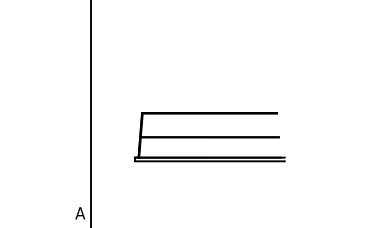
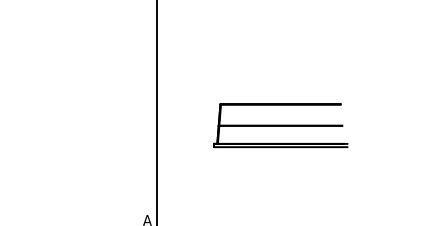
part: (209, 136) -> (280, 125), moved

